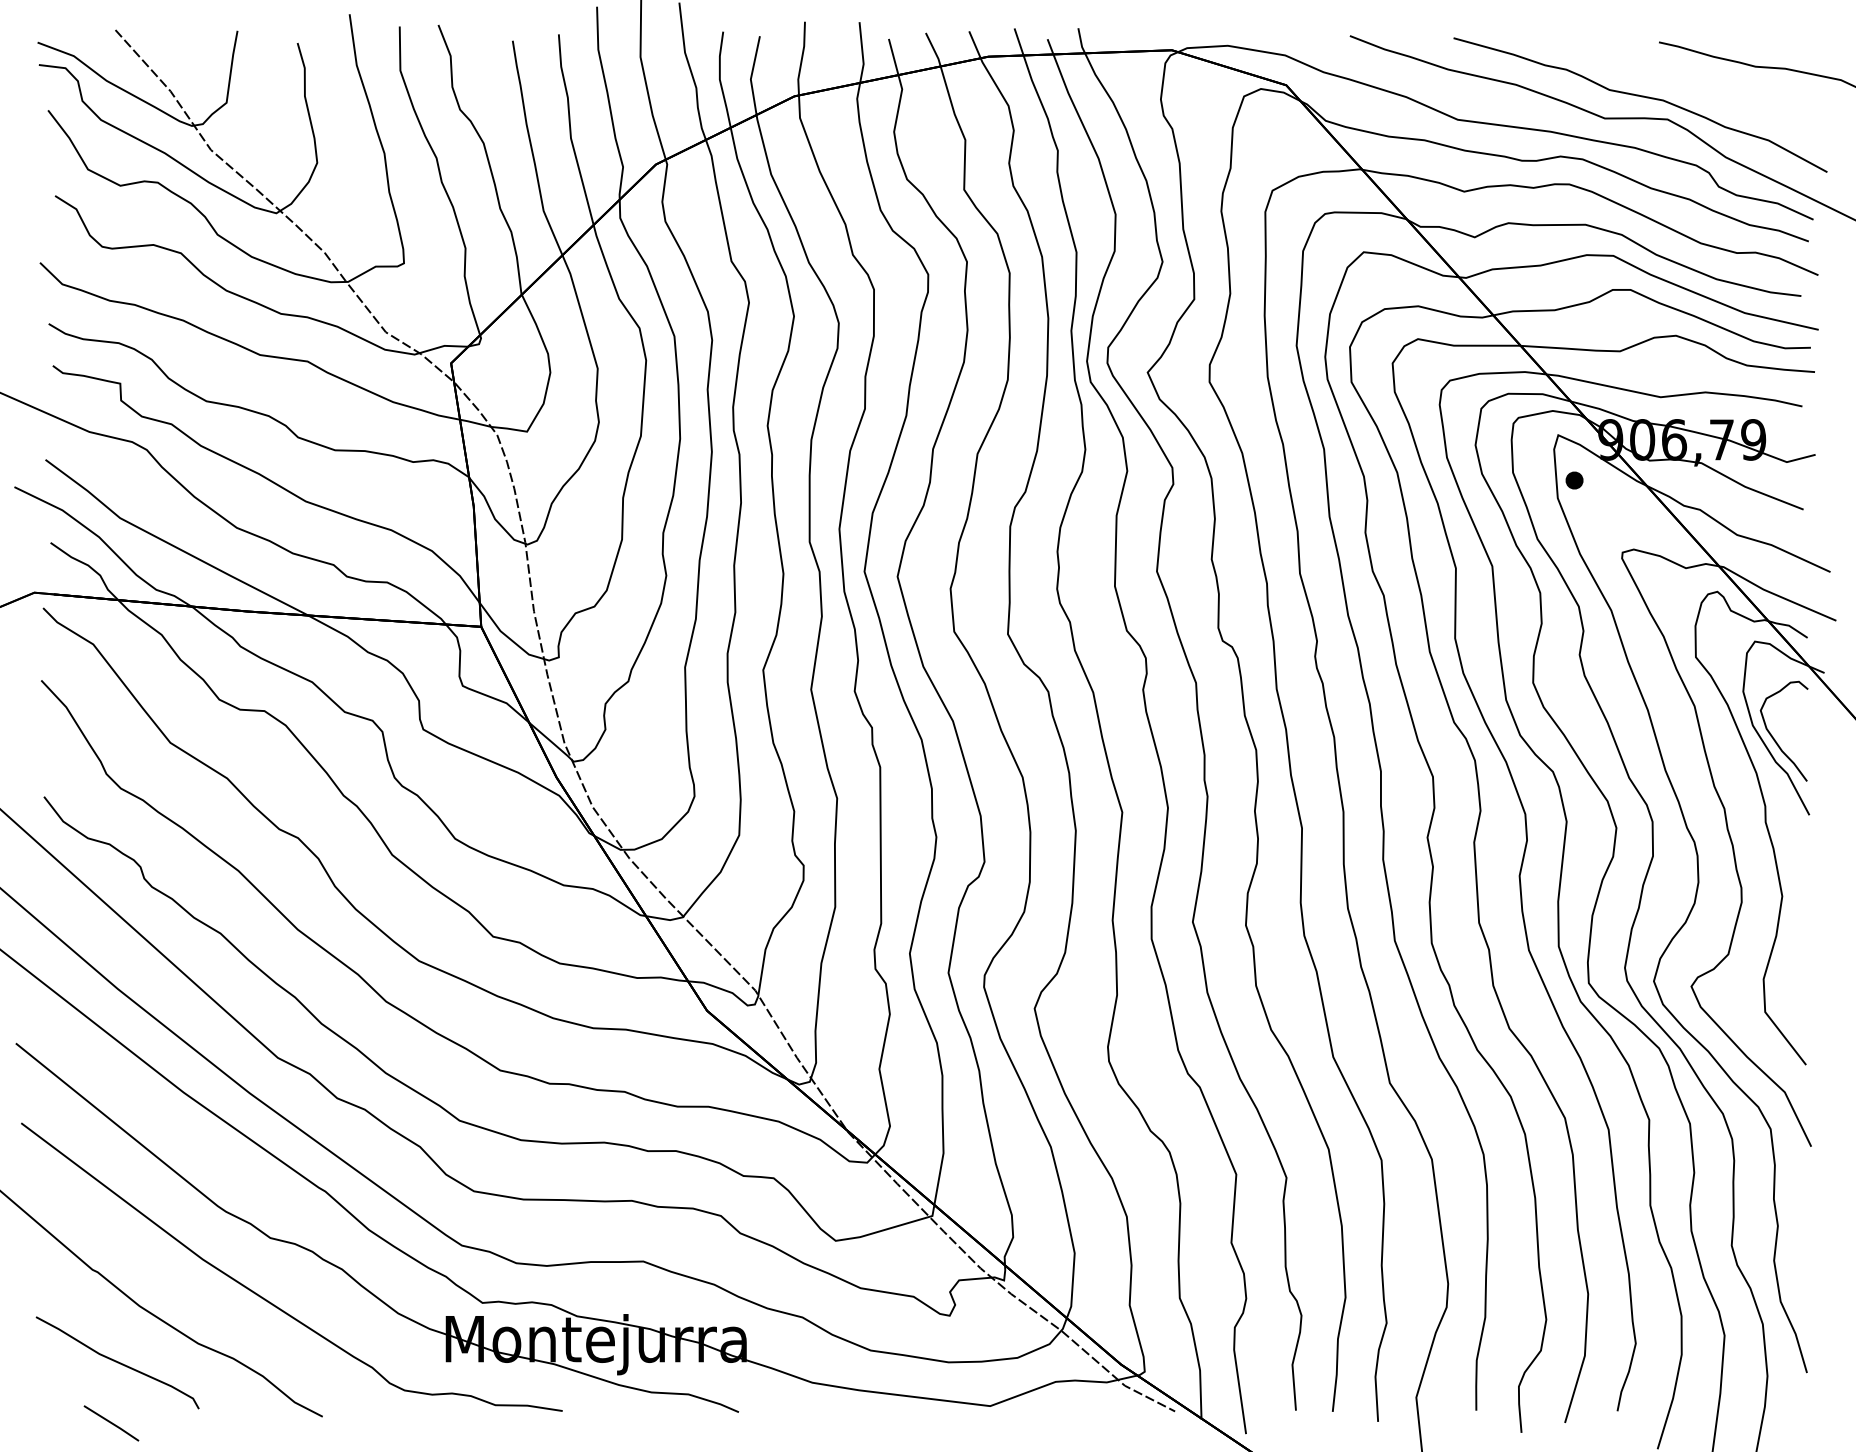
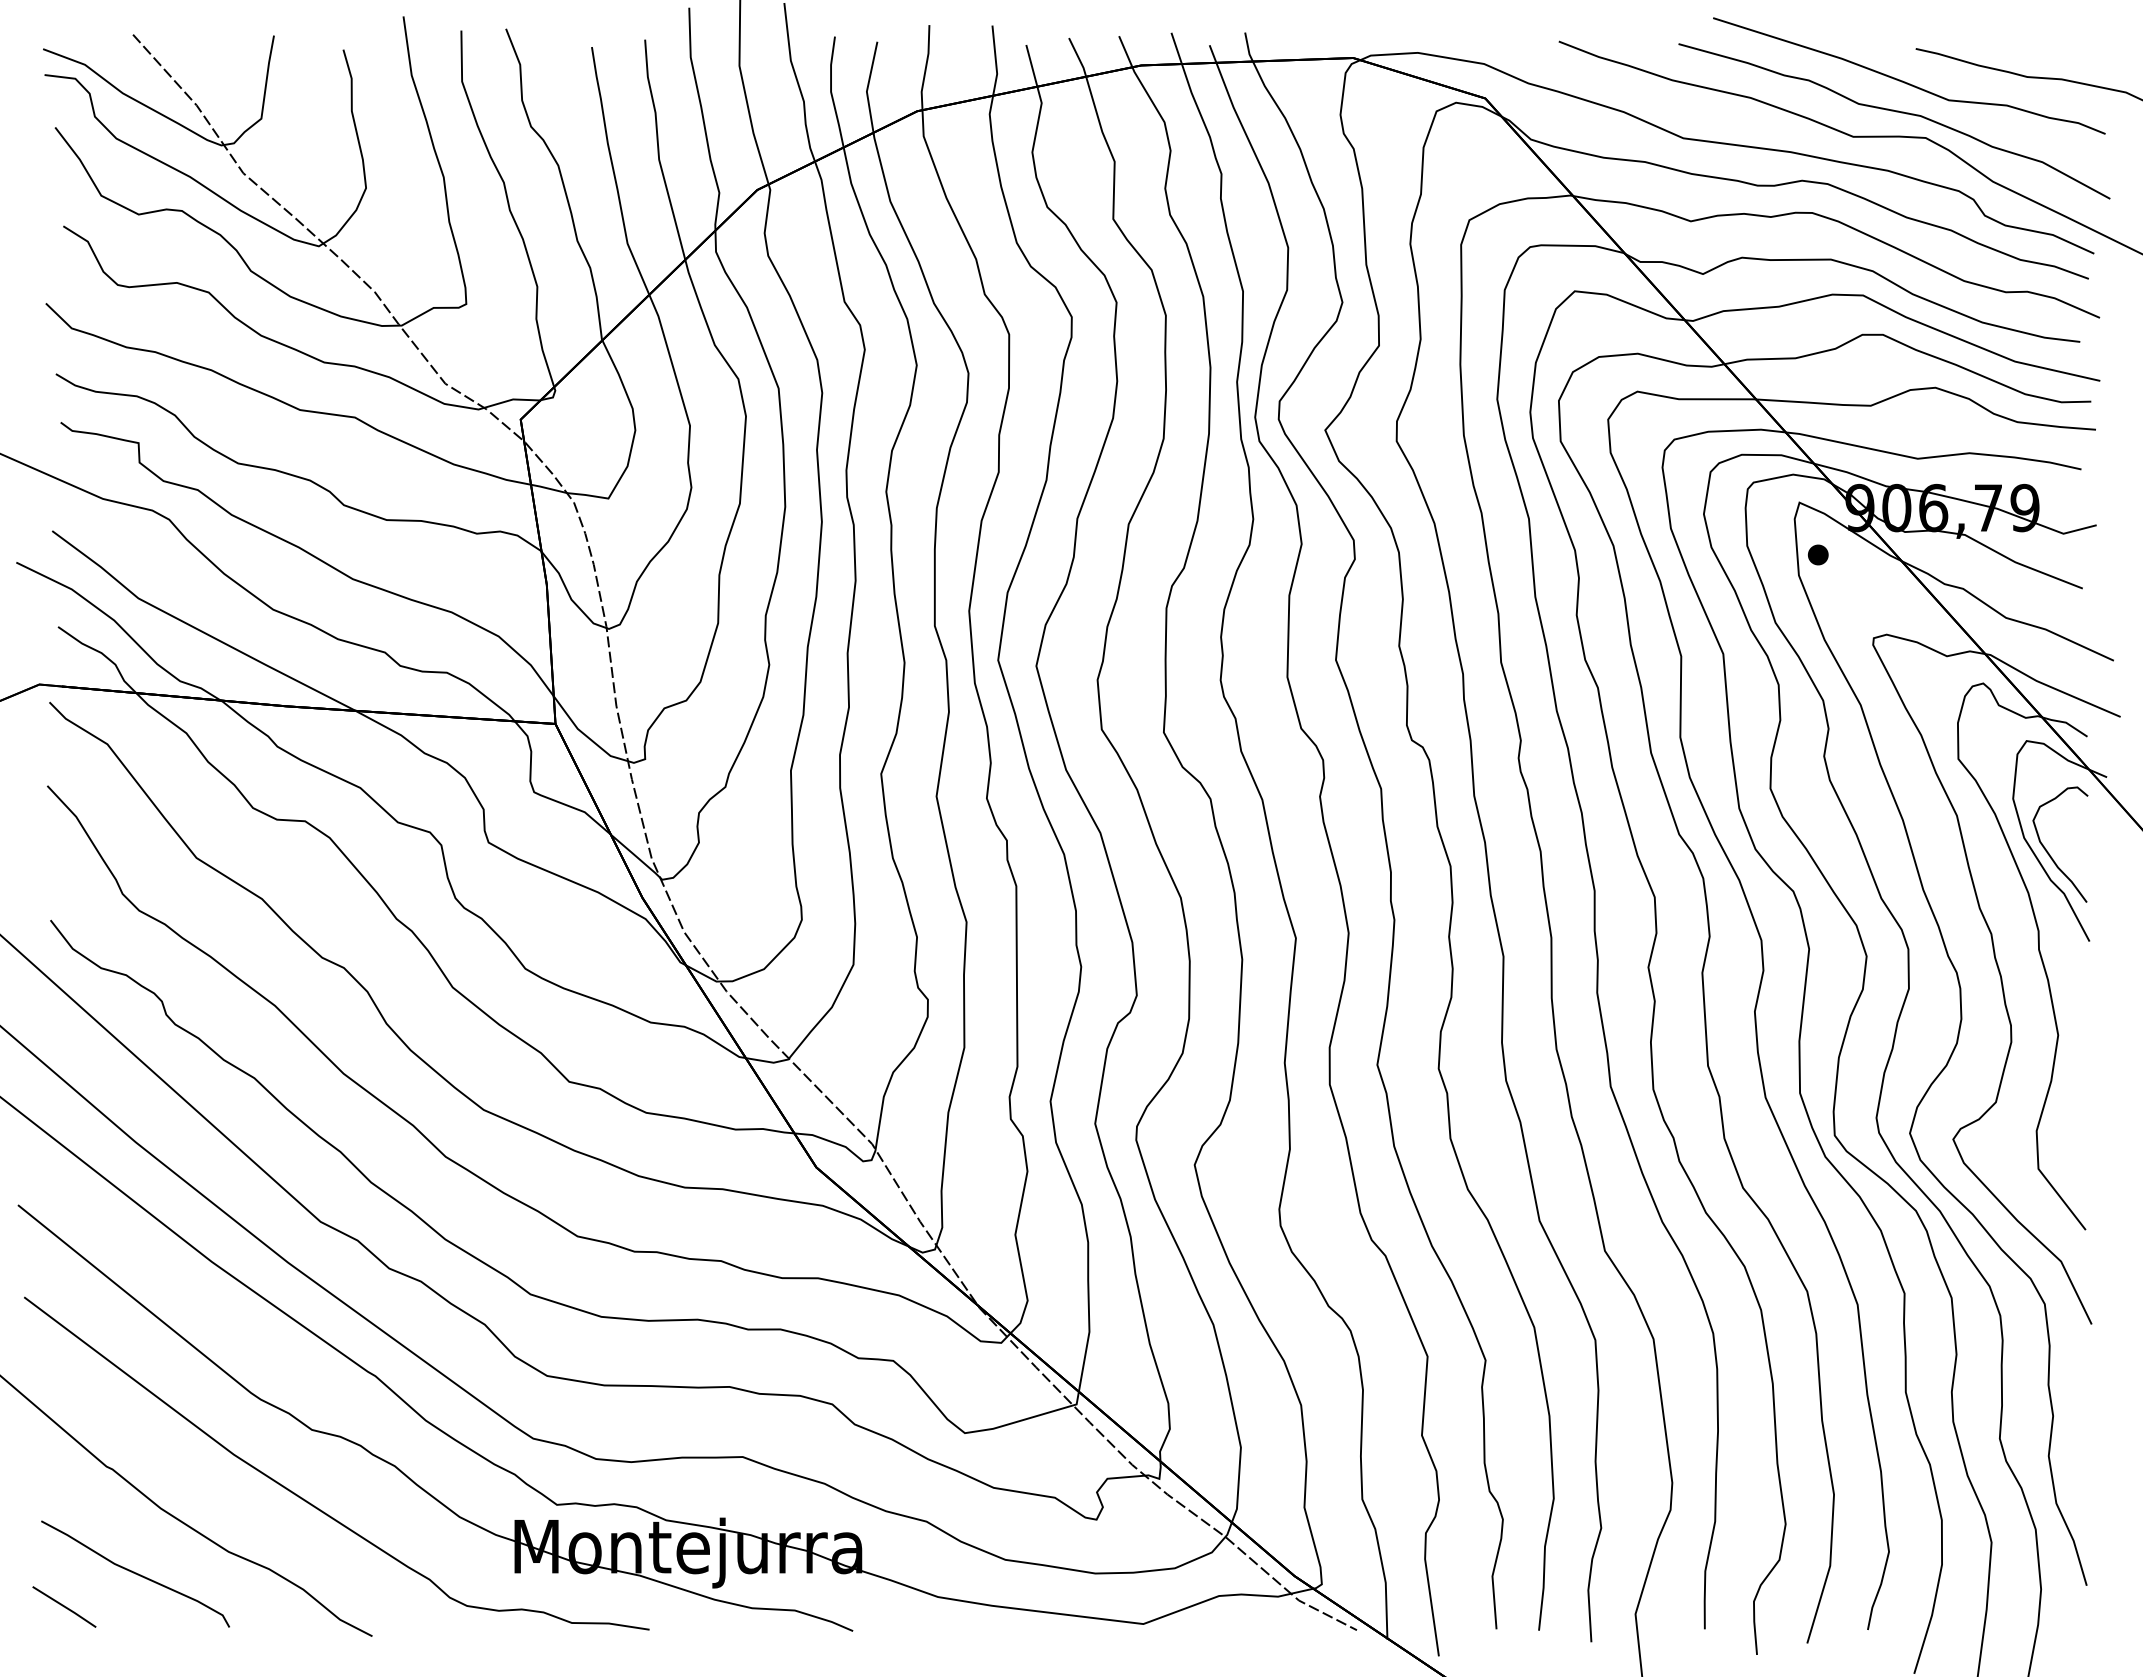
curve: (1650, 70) -> (1905, 81), added
line: (111, 1422) -> (64, 1606), moved

